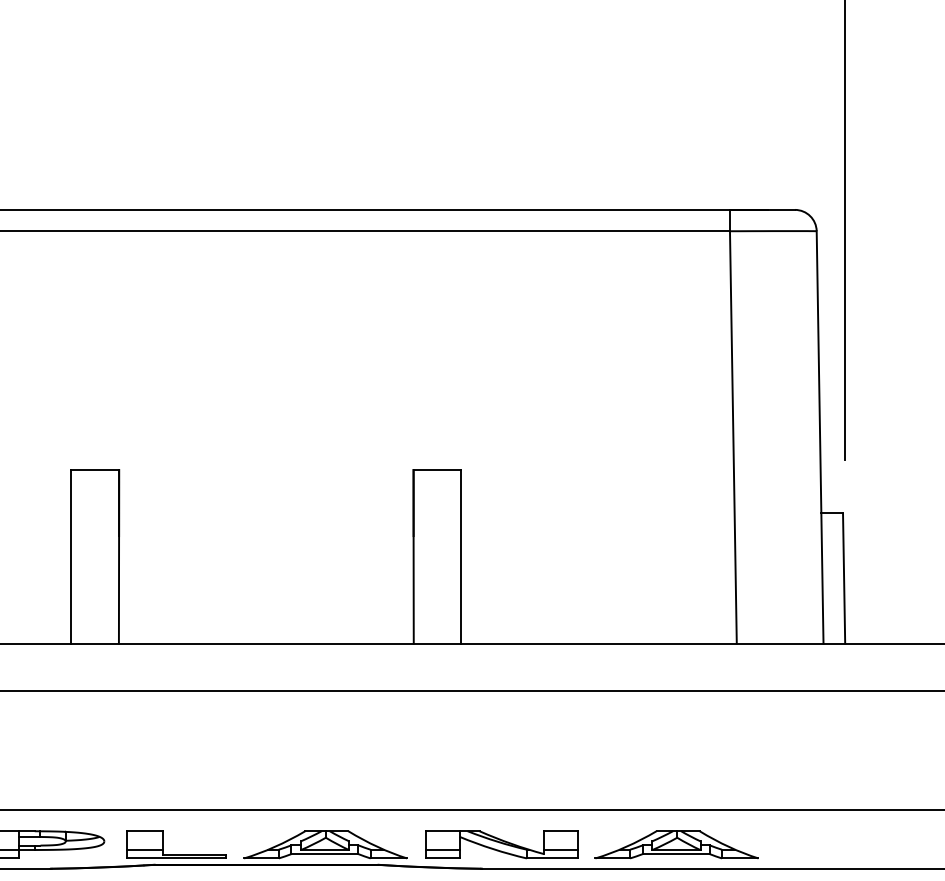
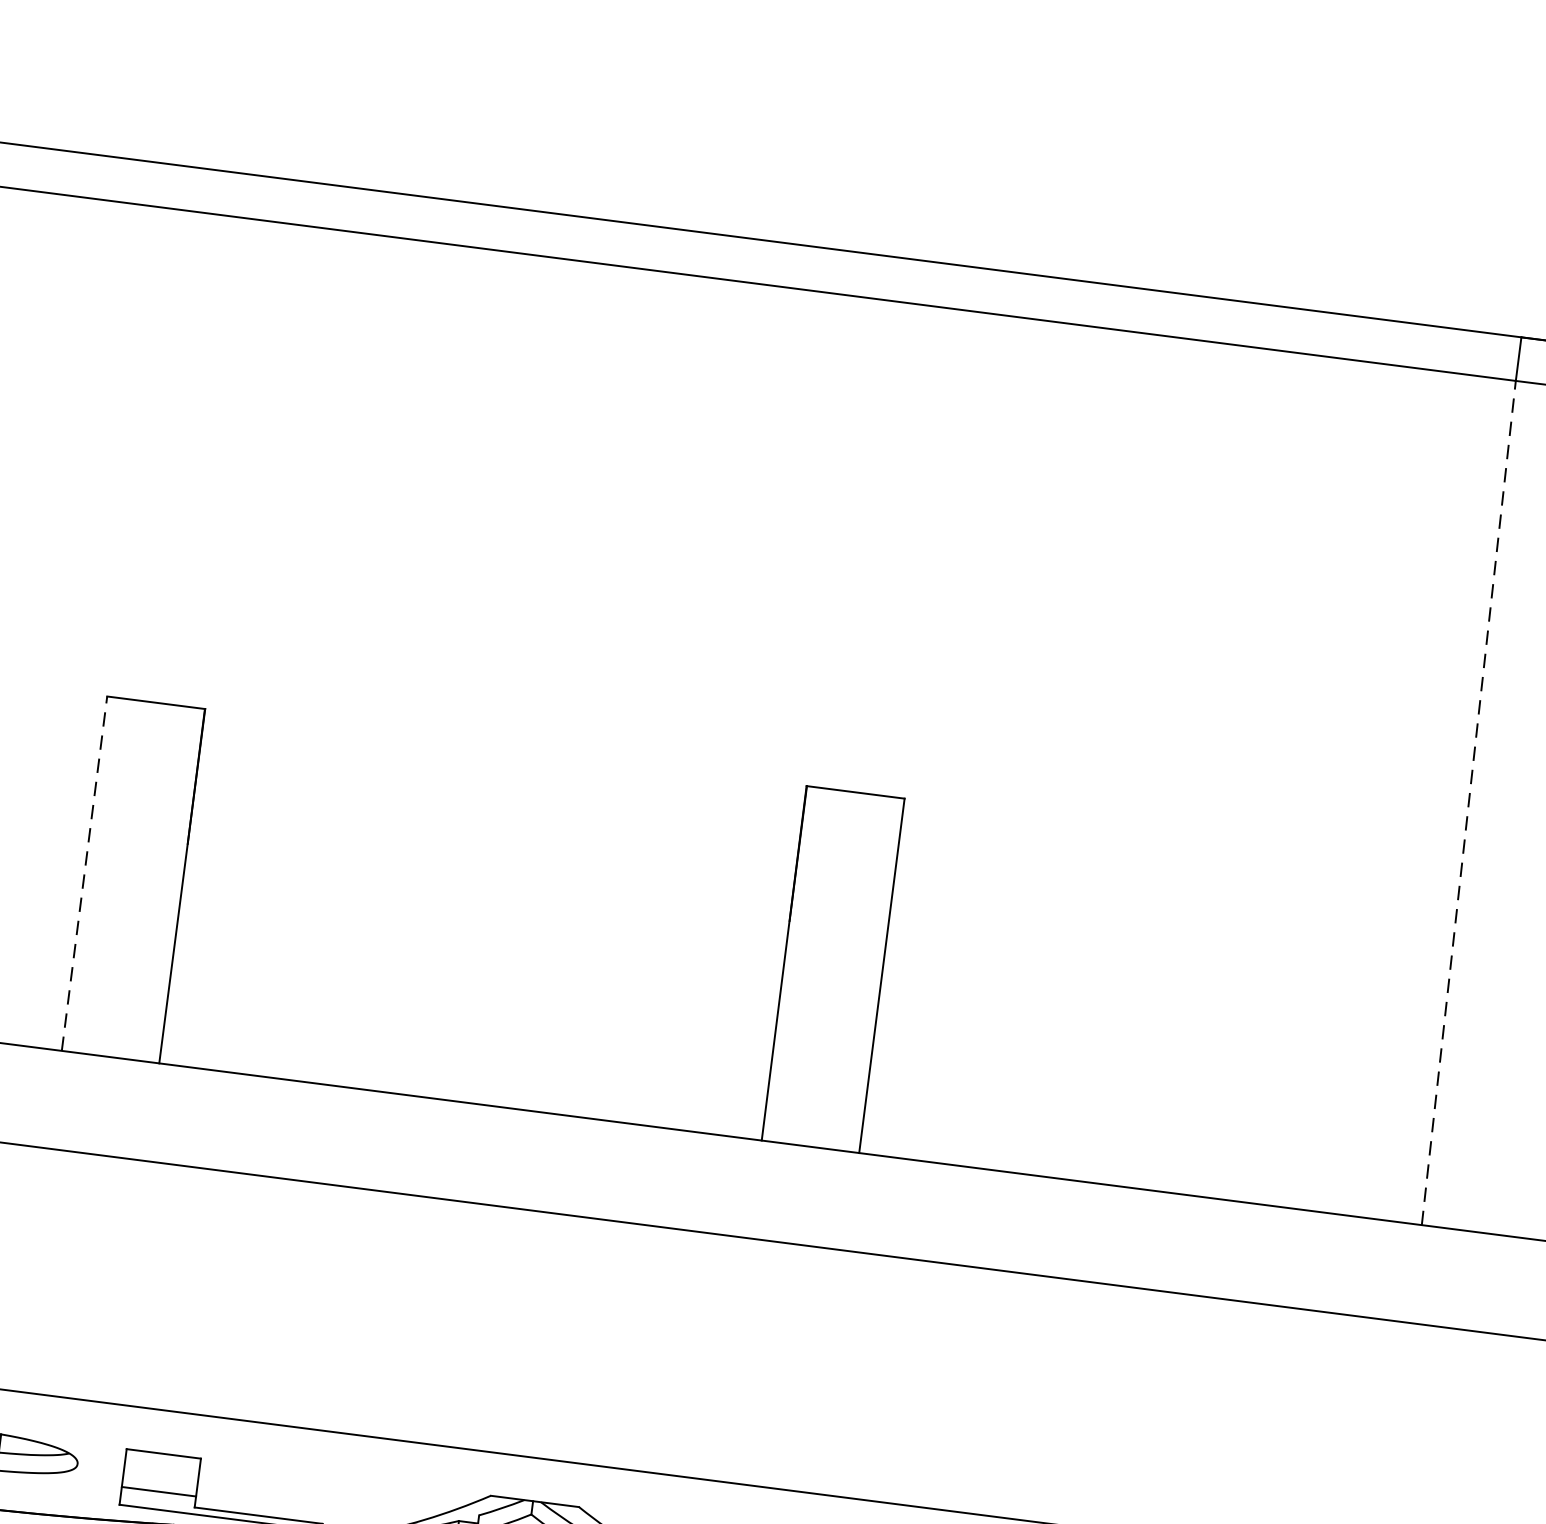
line: (733, 436) -> (1469, 801), solid -> dashed
line: (71, 556) -> (85, 873), solid -> dashed

